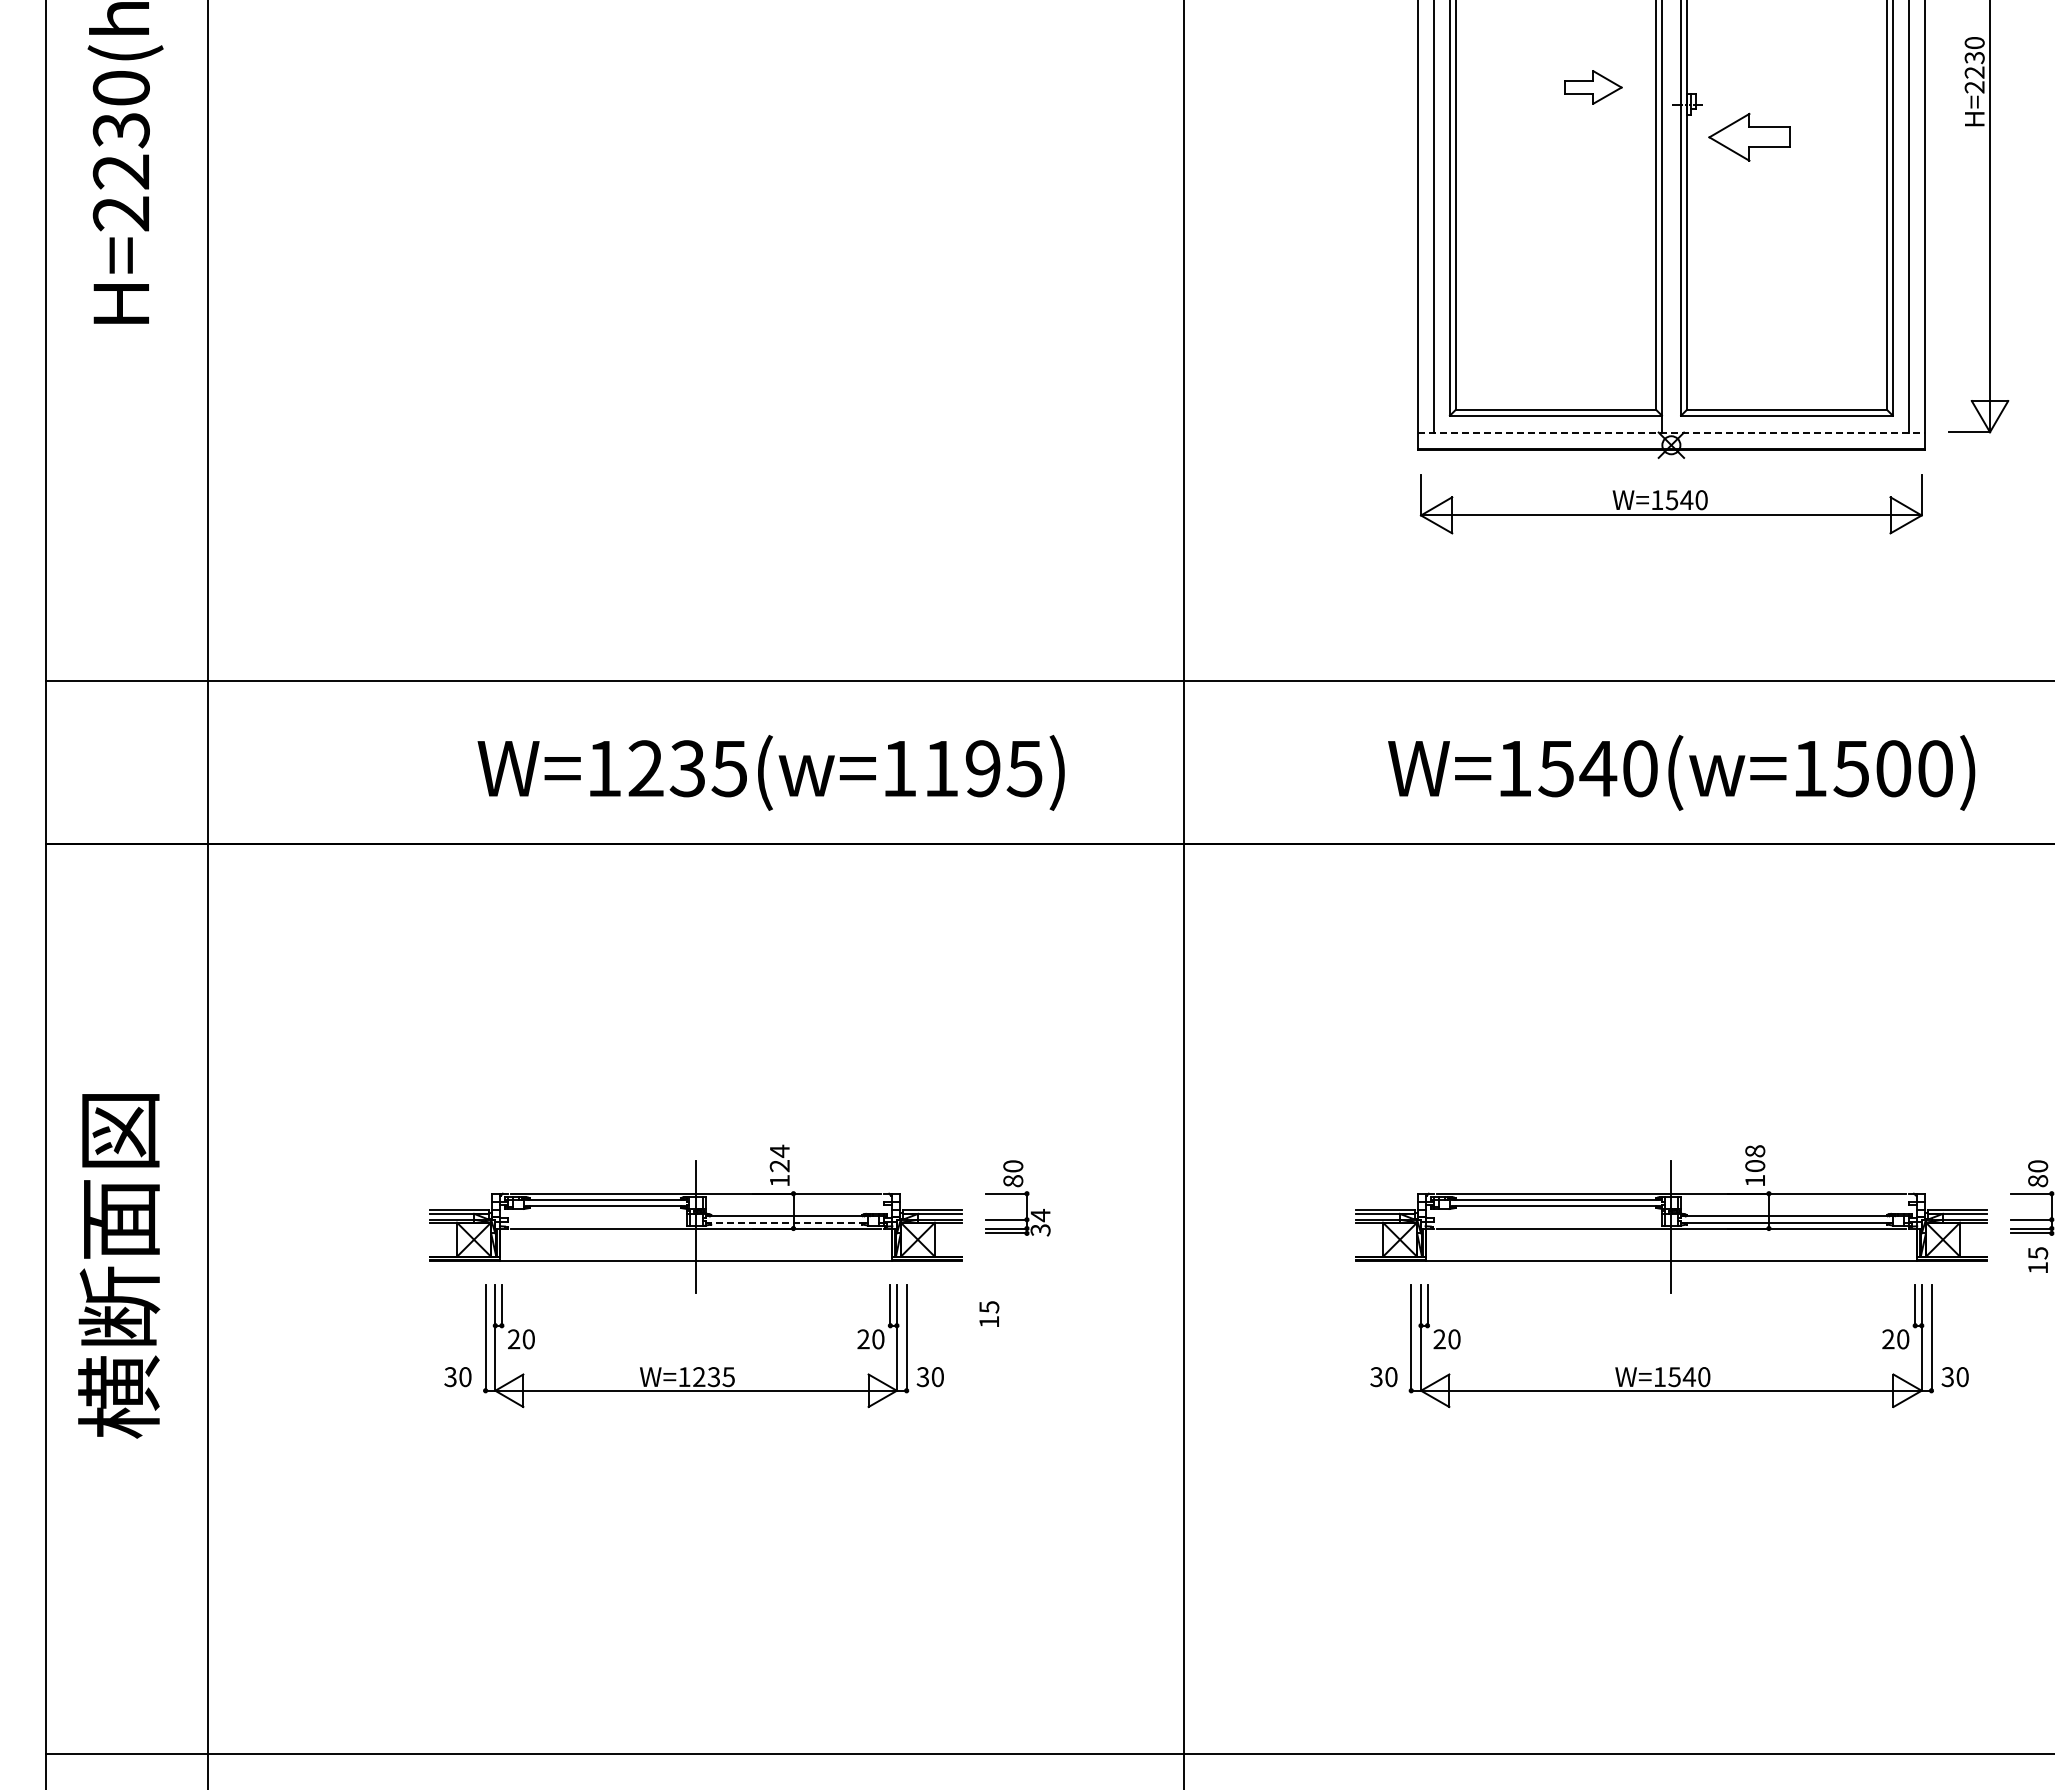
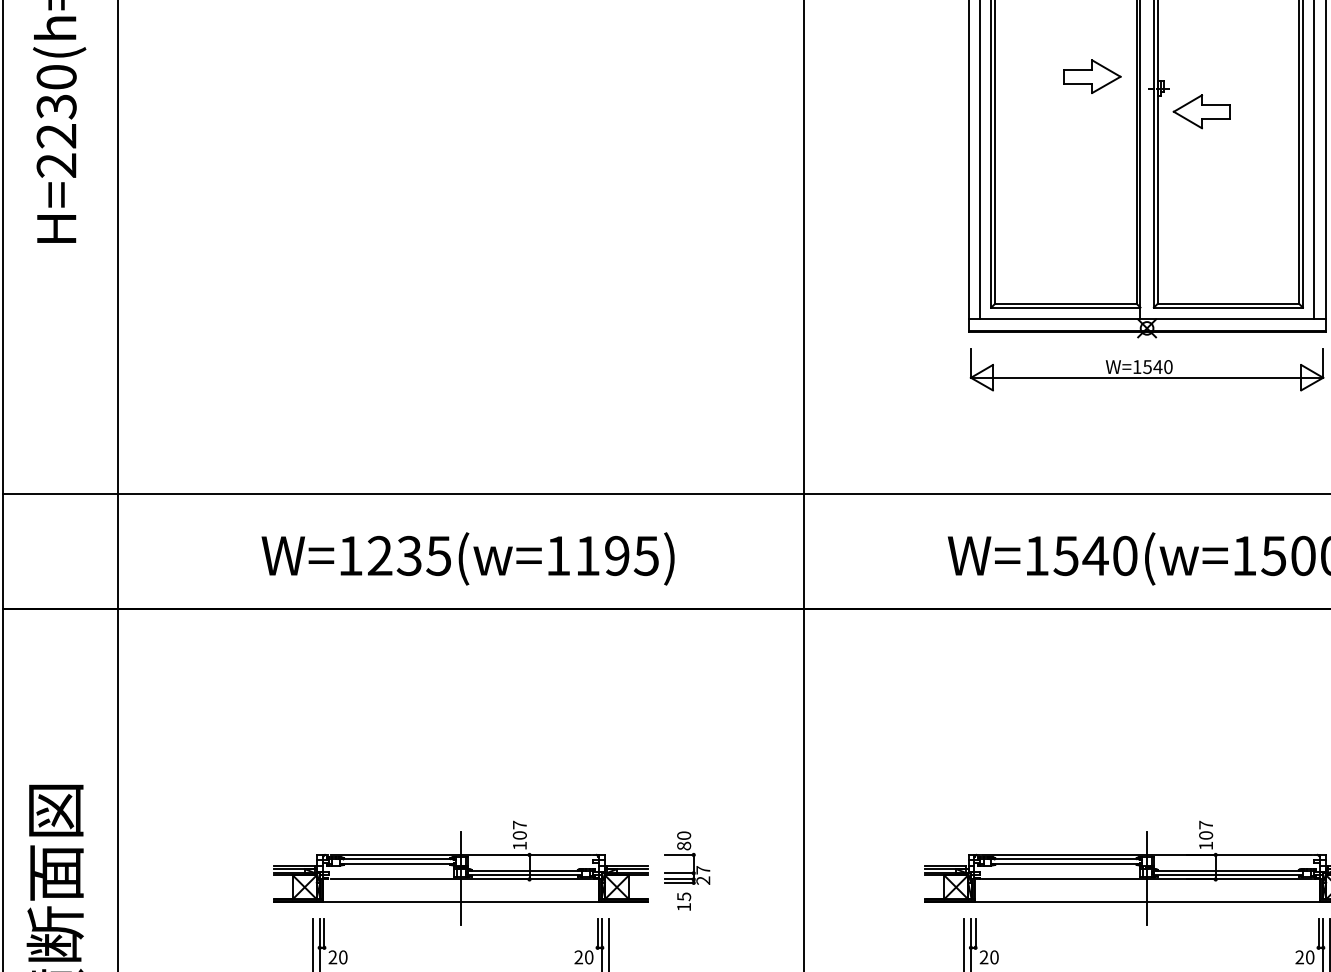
part: (1593, 87) -> (1092, 76), size x1.43
line: (1671, 432) -> (1147, 319), dashed -> solid
text: (770, 772) -> (467, 558), moved
text: (1755, 1151) -> (1206, 825), 108 -> 107
text: (779, 1158) -> (519, 830), 124 -> 107
line: (786, 1222) -> (524, 875), dashed -> solid
text: (1040, 1222) -> (703, 875), 34 -> 27
text: (989, 1313) -> (684, 901), moved

